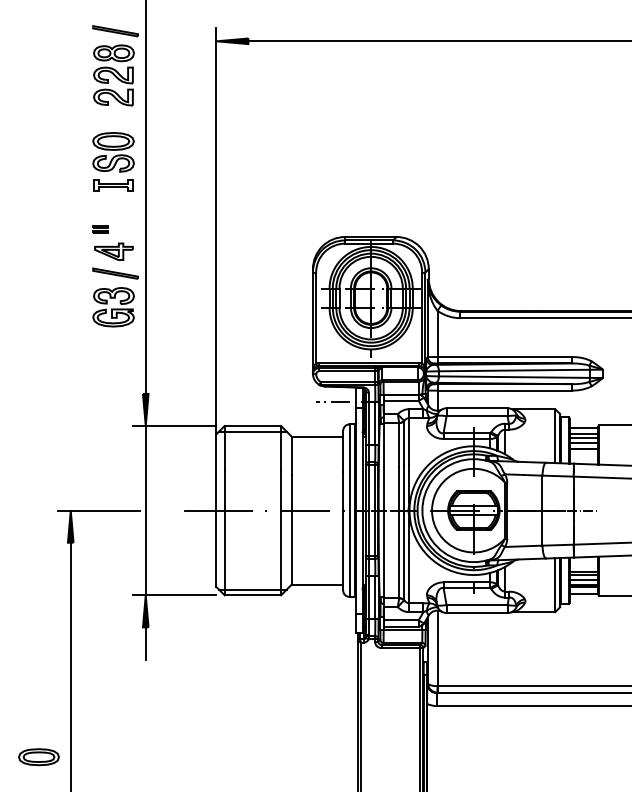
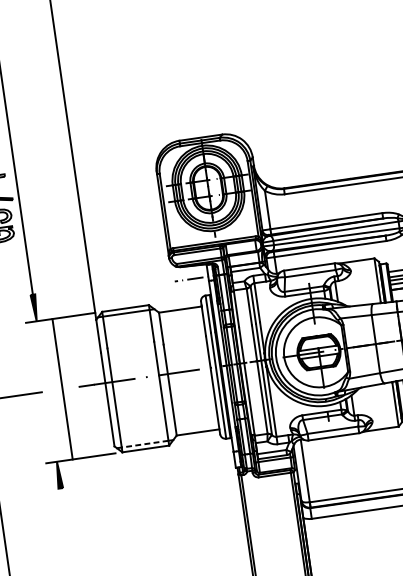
line: (145, 510) -> (62, 389), moved
line: (252, 589) -> (144, 444), solid -> dashed
line: (145, 643) -> (62, 501), removed

